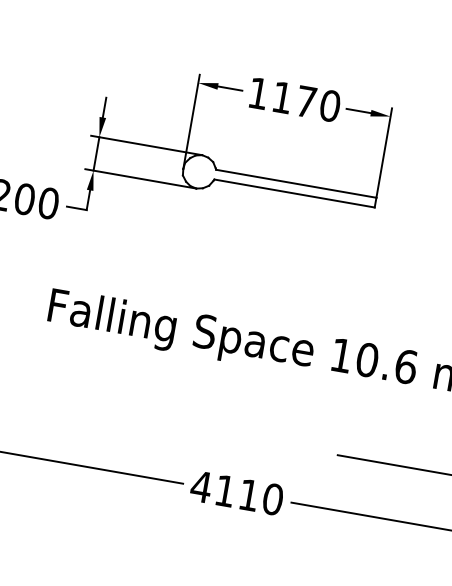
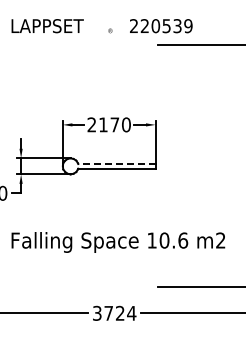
text: (257, 92) -> (91, 124), 1170 -> 2170
line: (295, 184) -> (116, 164), solid -> dashed
text: (237, 491) -> (114, 312), 4110 -> 3724

